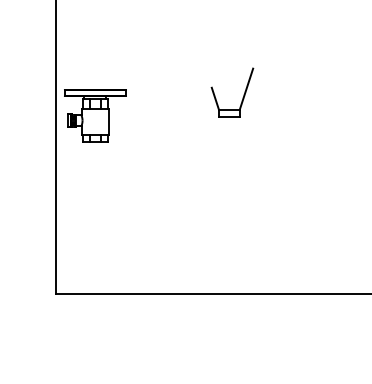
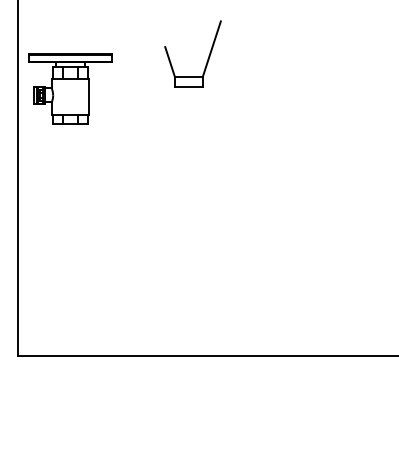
part: (243, 94) -> (207, 56), moved
part: (95, 115) -> (70, 88), moved

